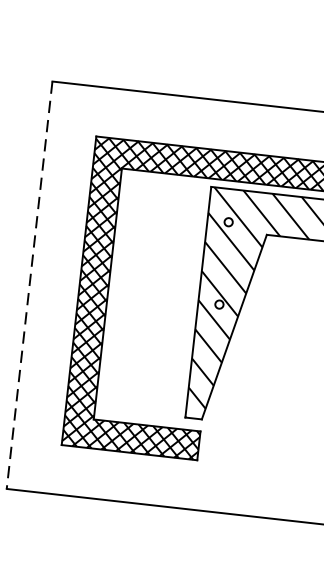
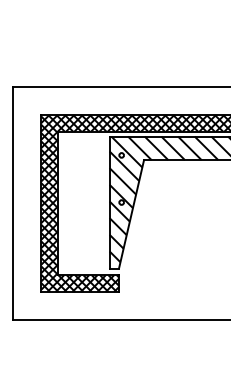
line: (30, 285) -> (13, 203), dashed -> solid

